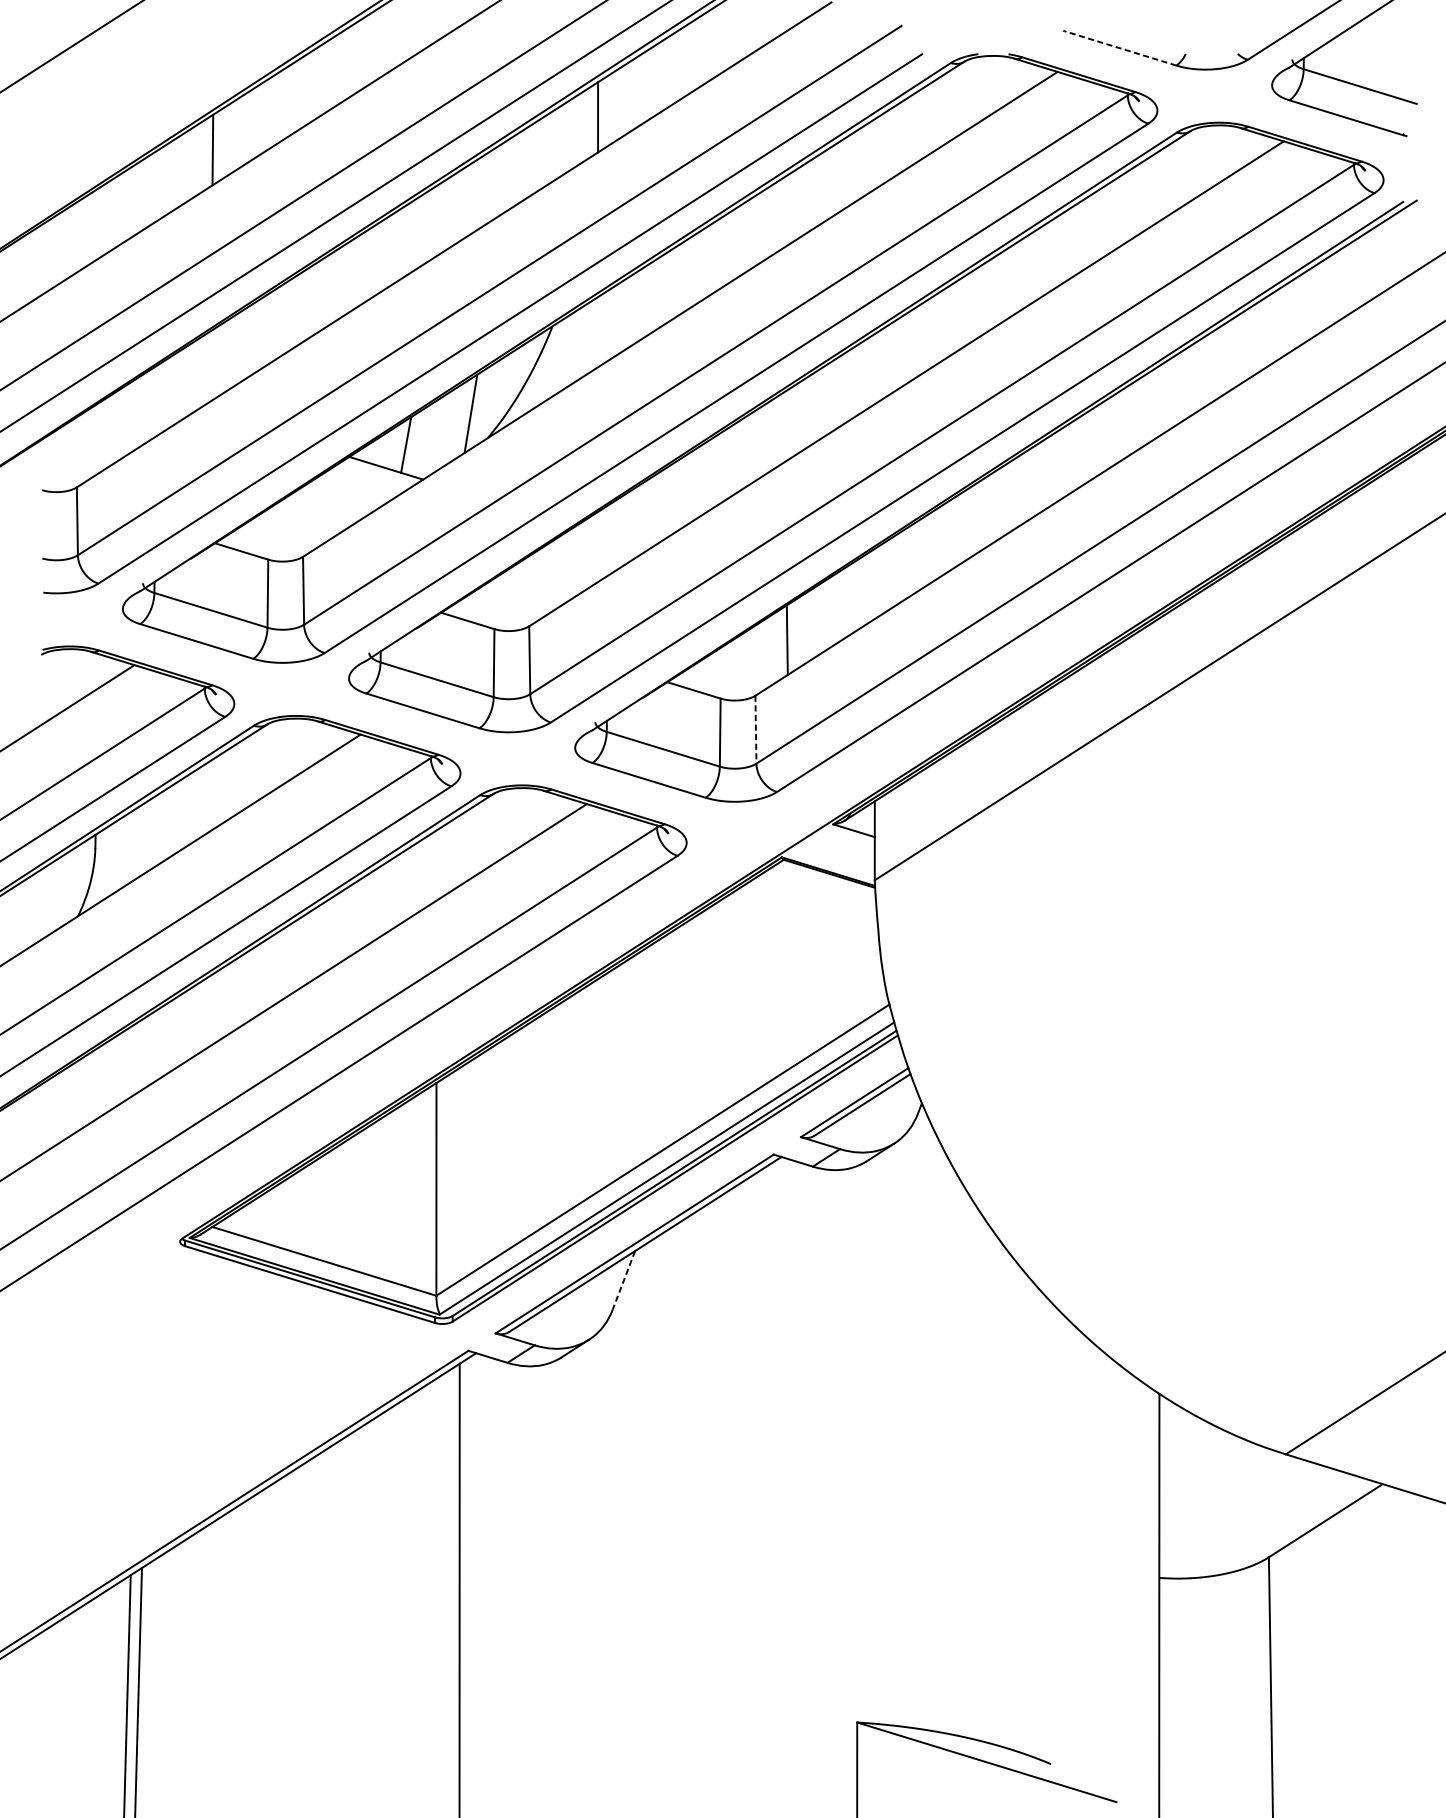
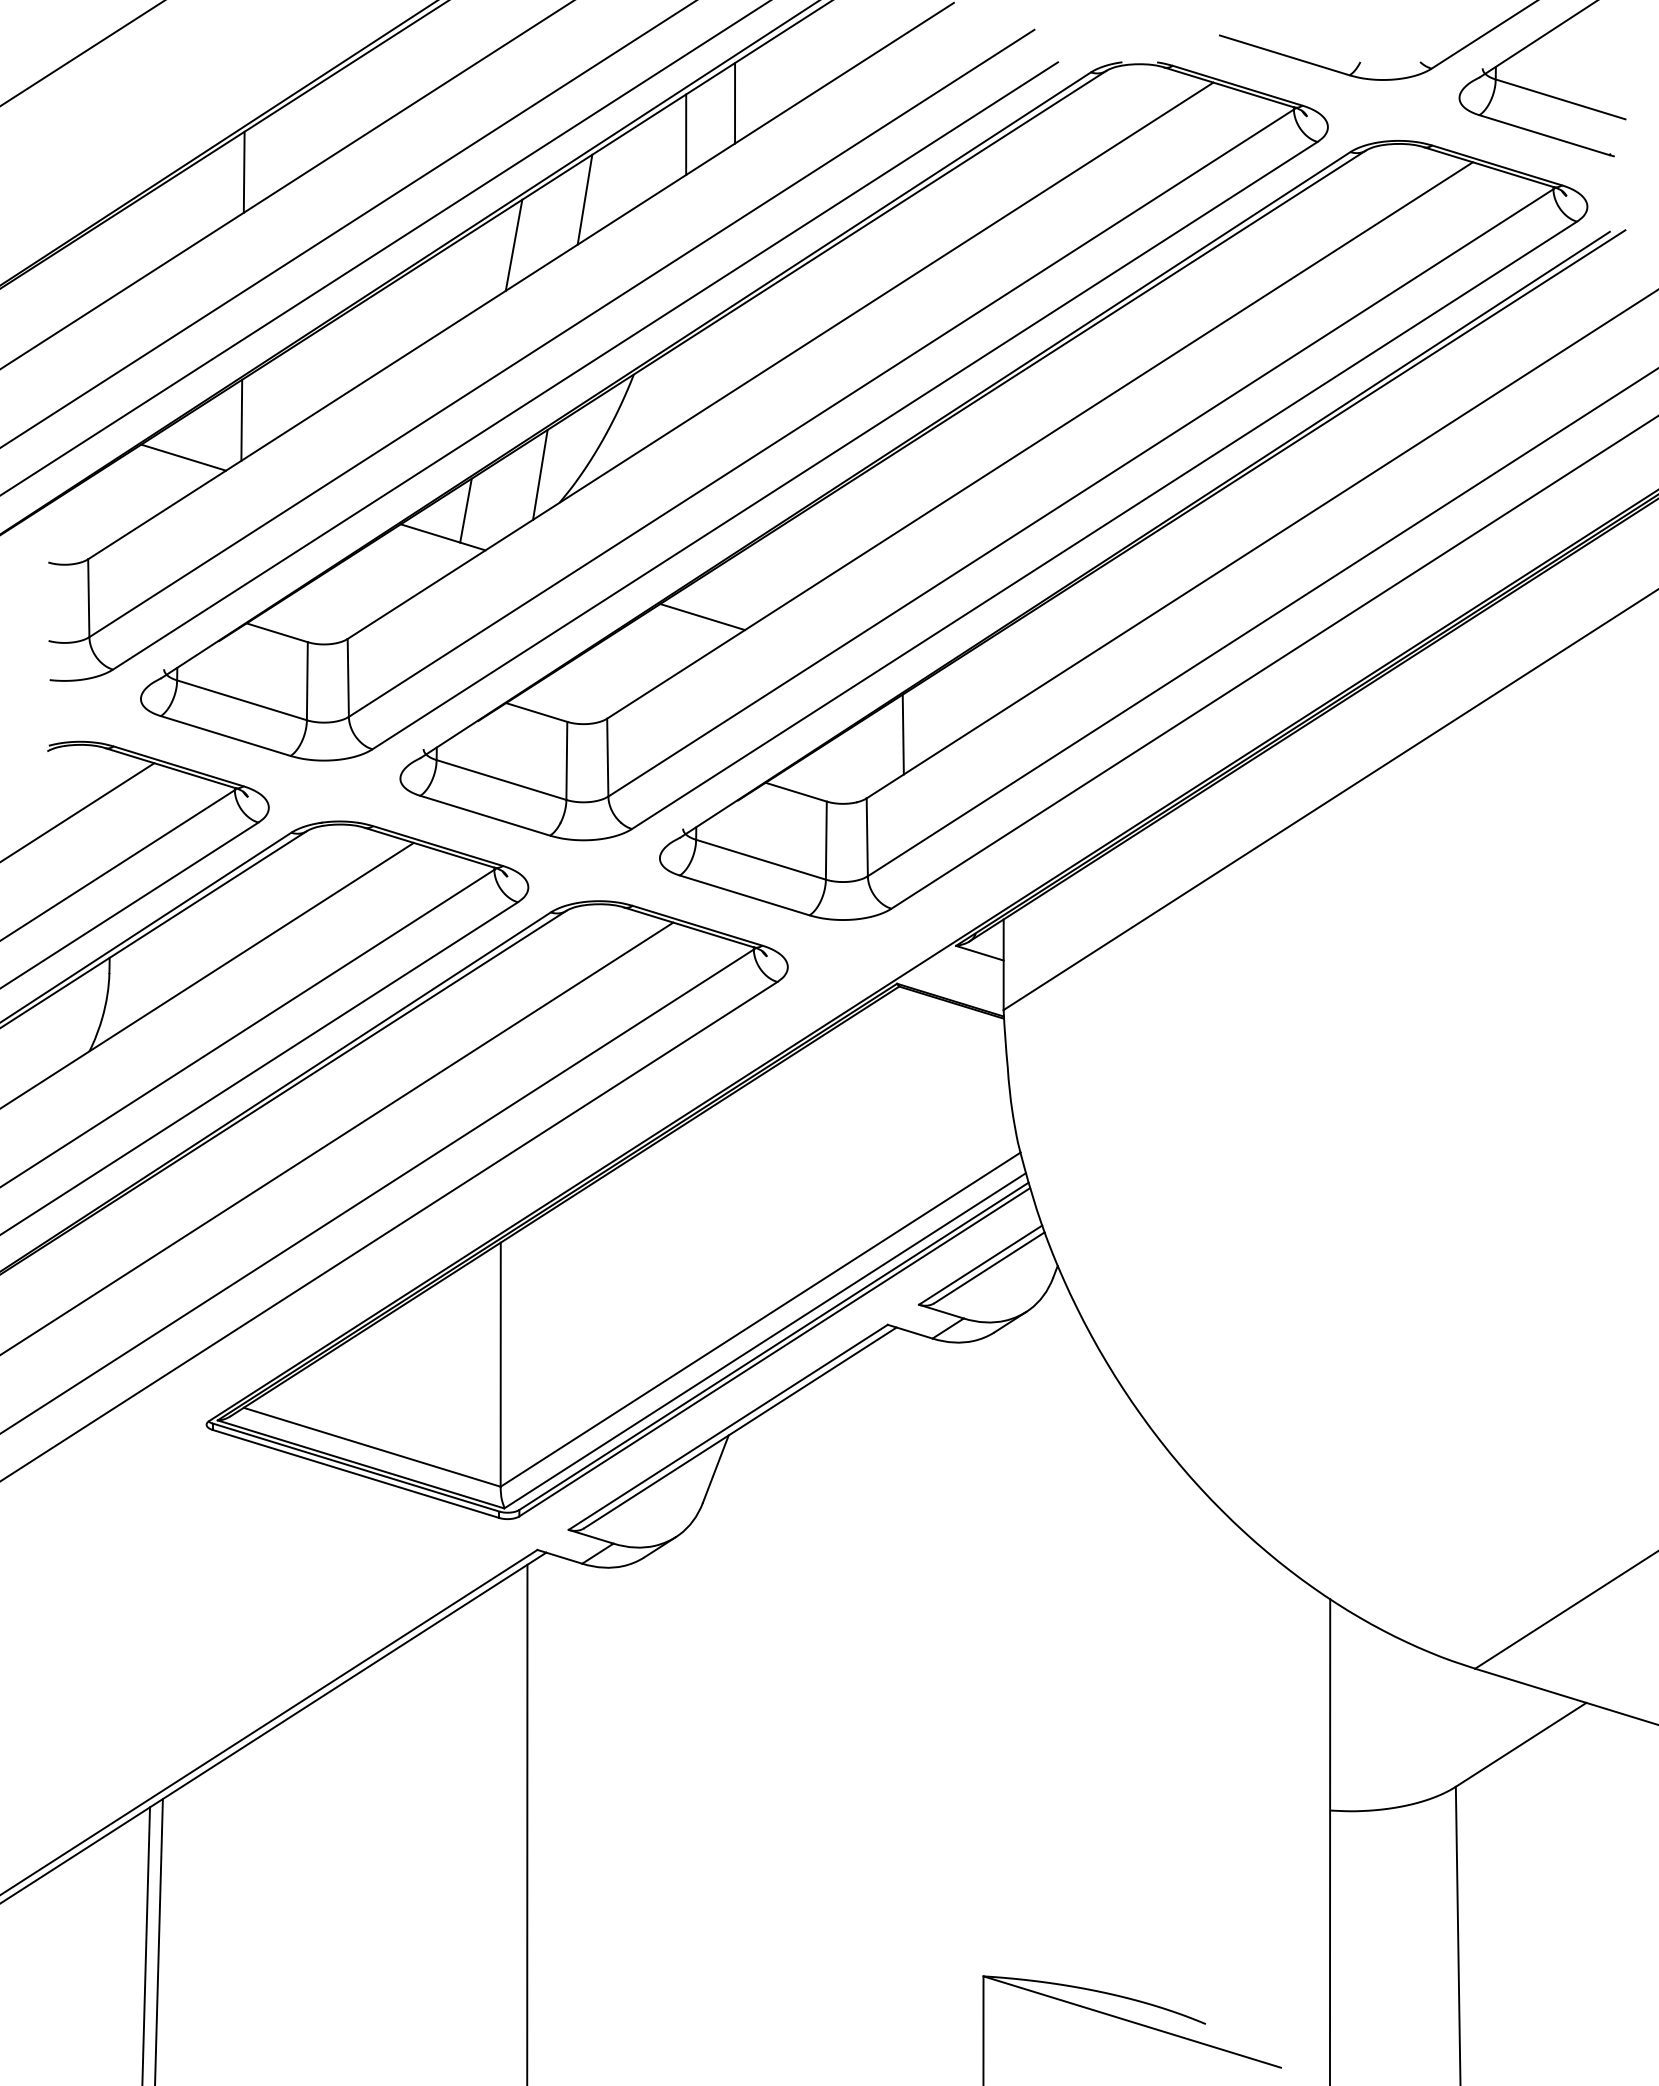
line: (1119, 48) -> (1284, 55), dashed -> solid
line: (641, 90) -> (735, 103), added
line: (509, 173) -> (584, 199), added
line: (447, 213) -> (513, 244), added
line: (210, 365) -> (241, 419), added
line: (159, 398) -> (183, 457), added
line: (612, 538) -> (702, 617), added
line: (756, 729) -> (867, 837), dashed -> solid
line: (623, 1280) -> (715, 1469), dashed -> solid

